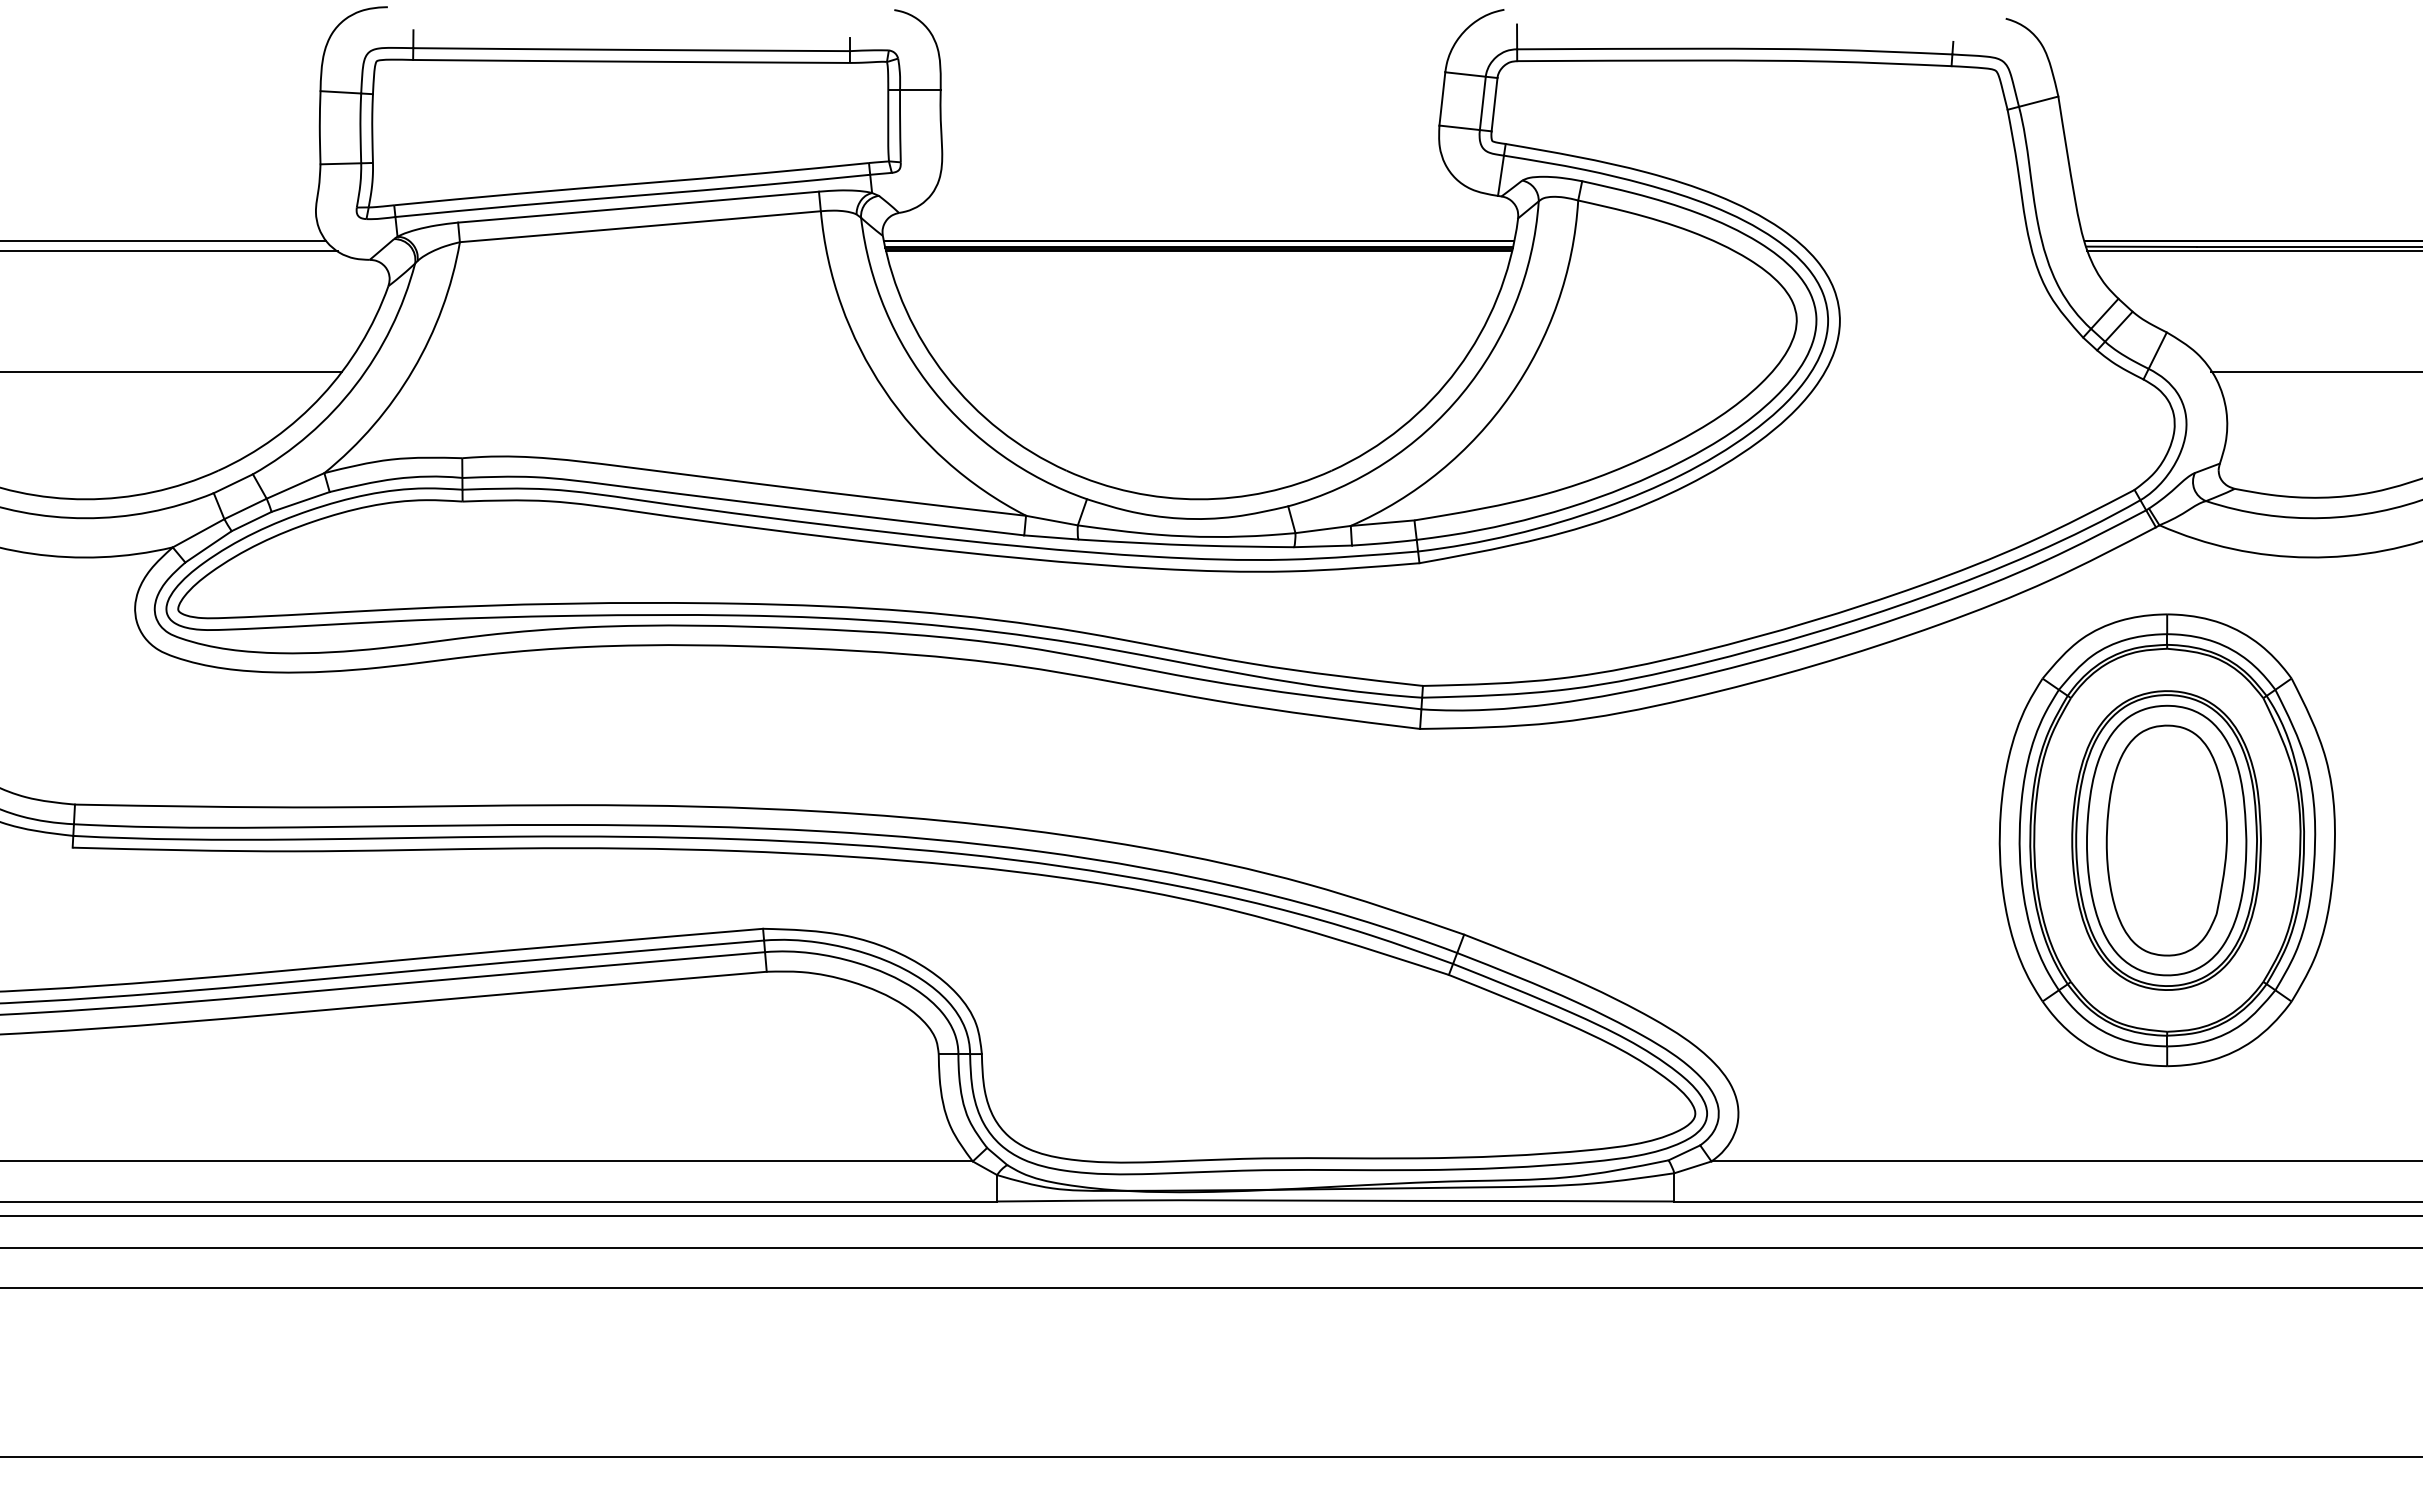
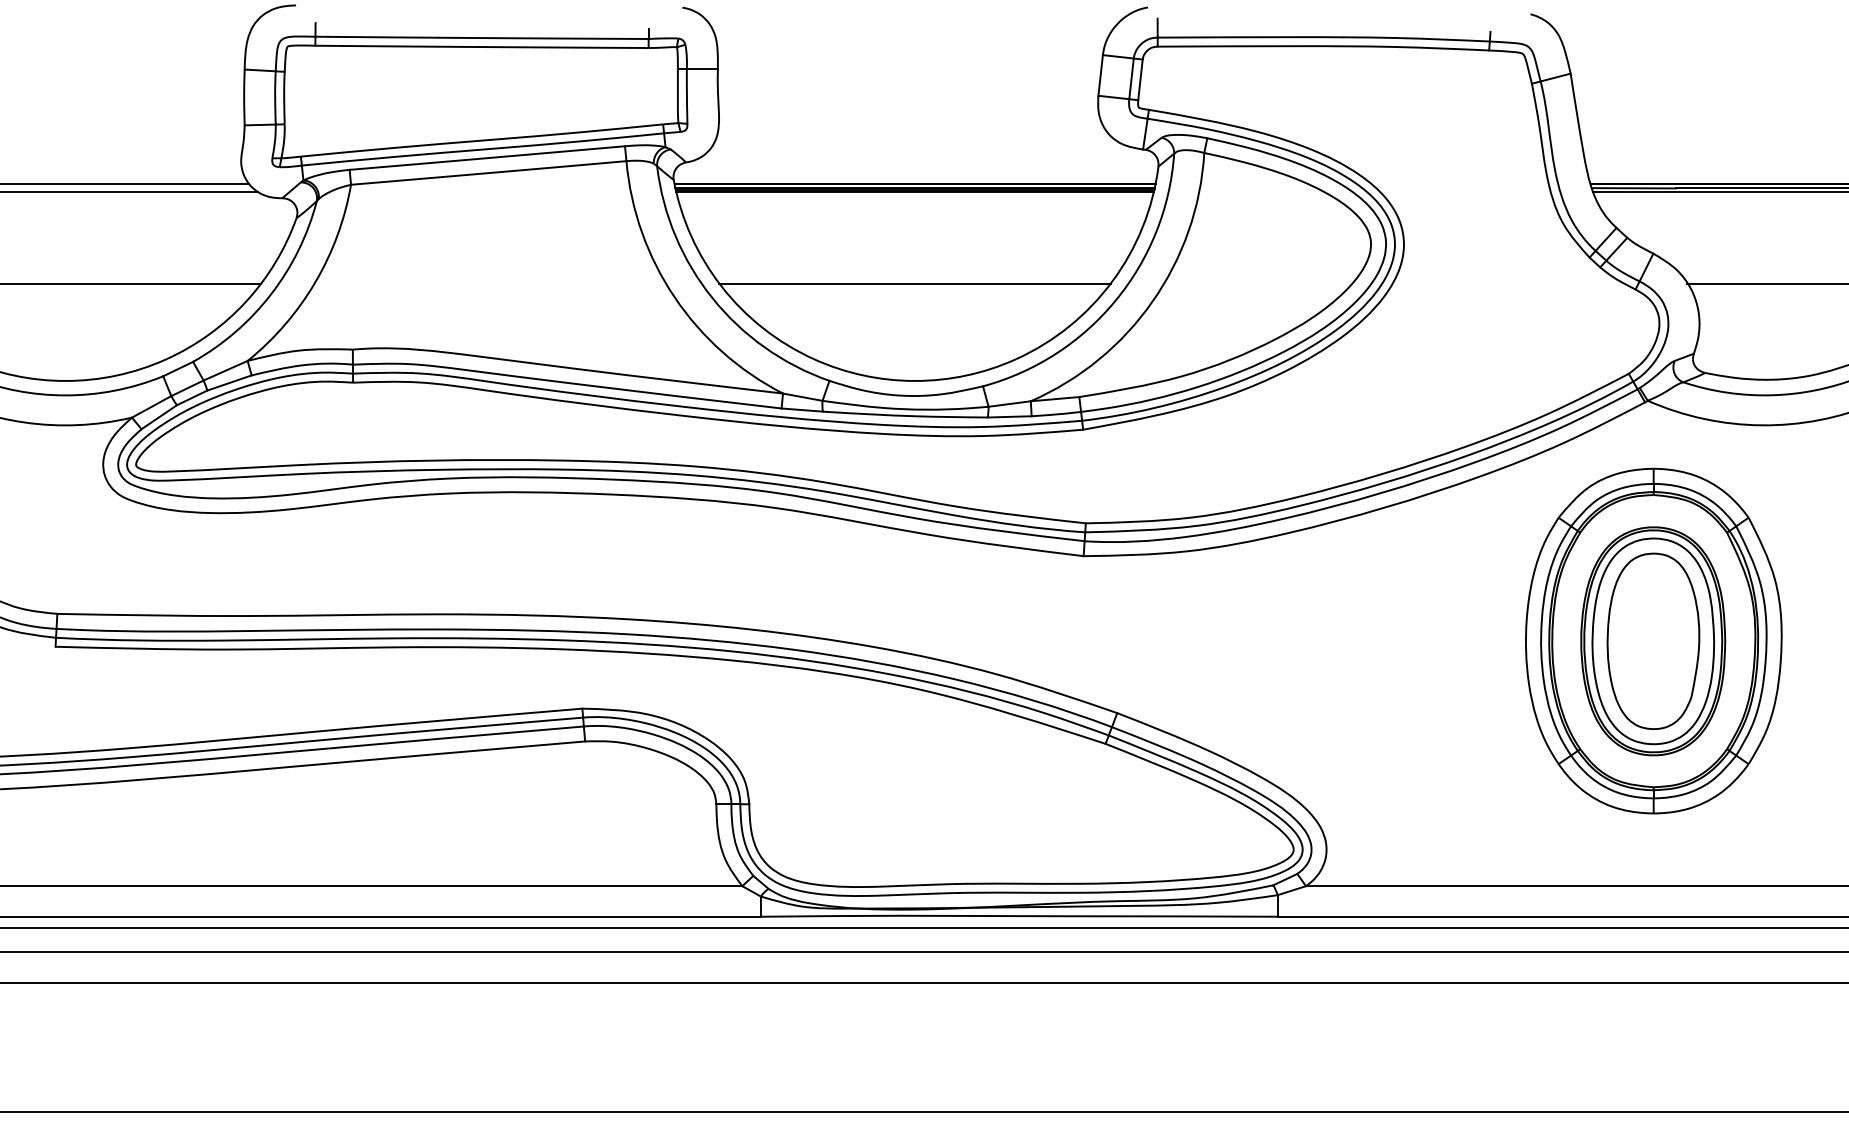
line: (1198, 371) -> (914, 283), added

